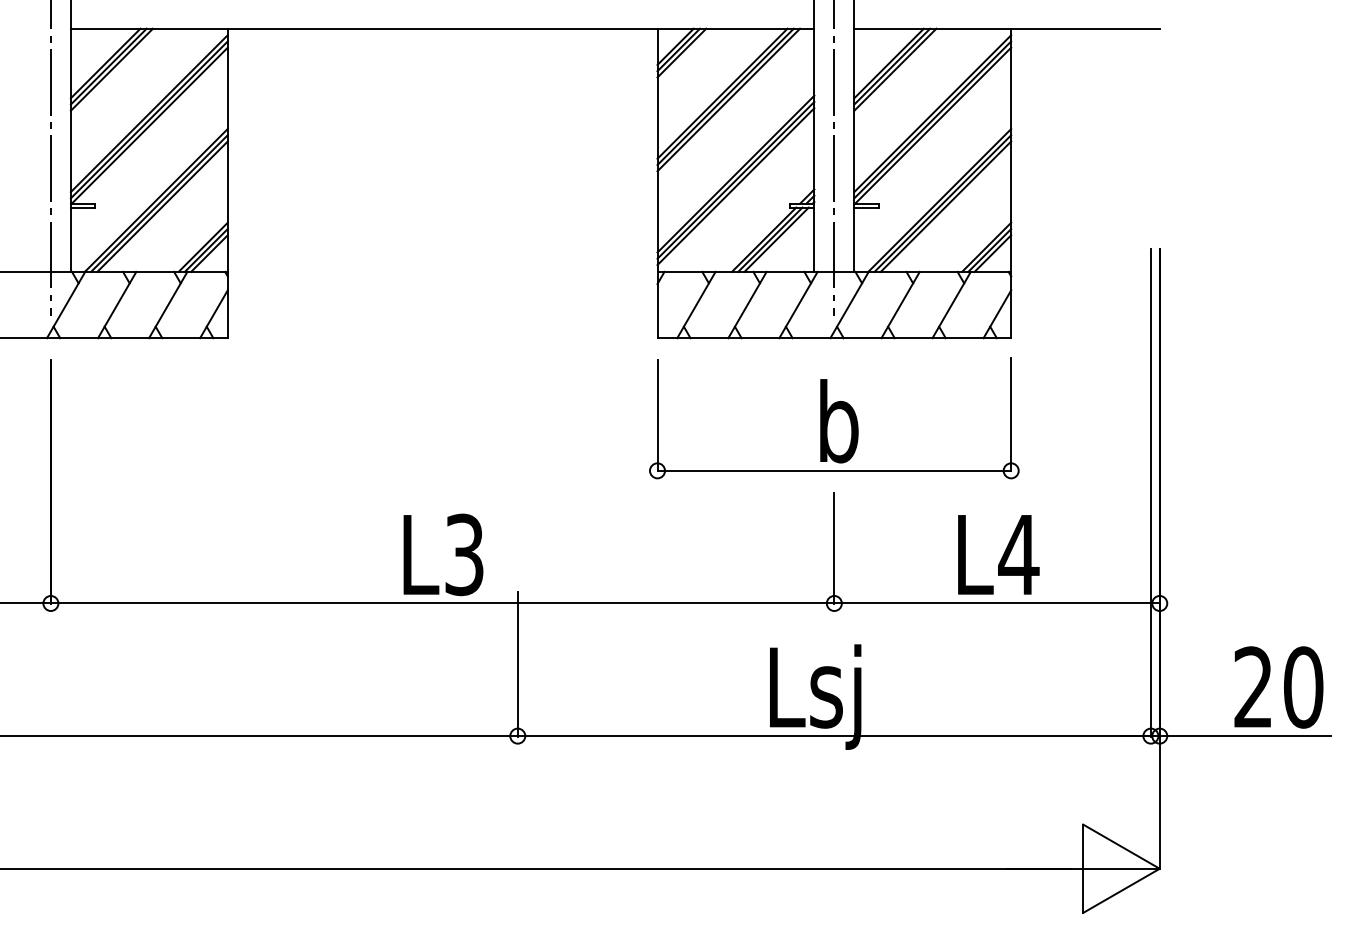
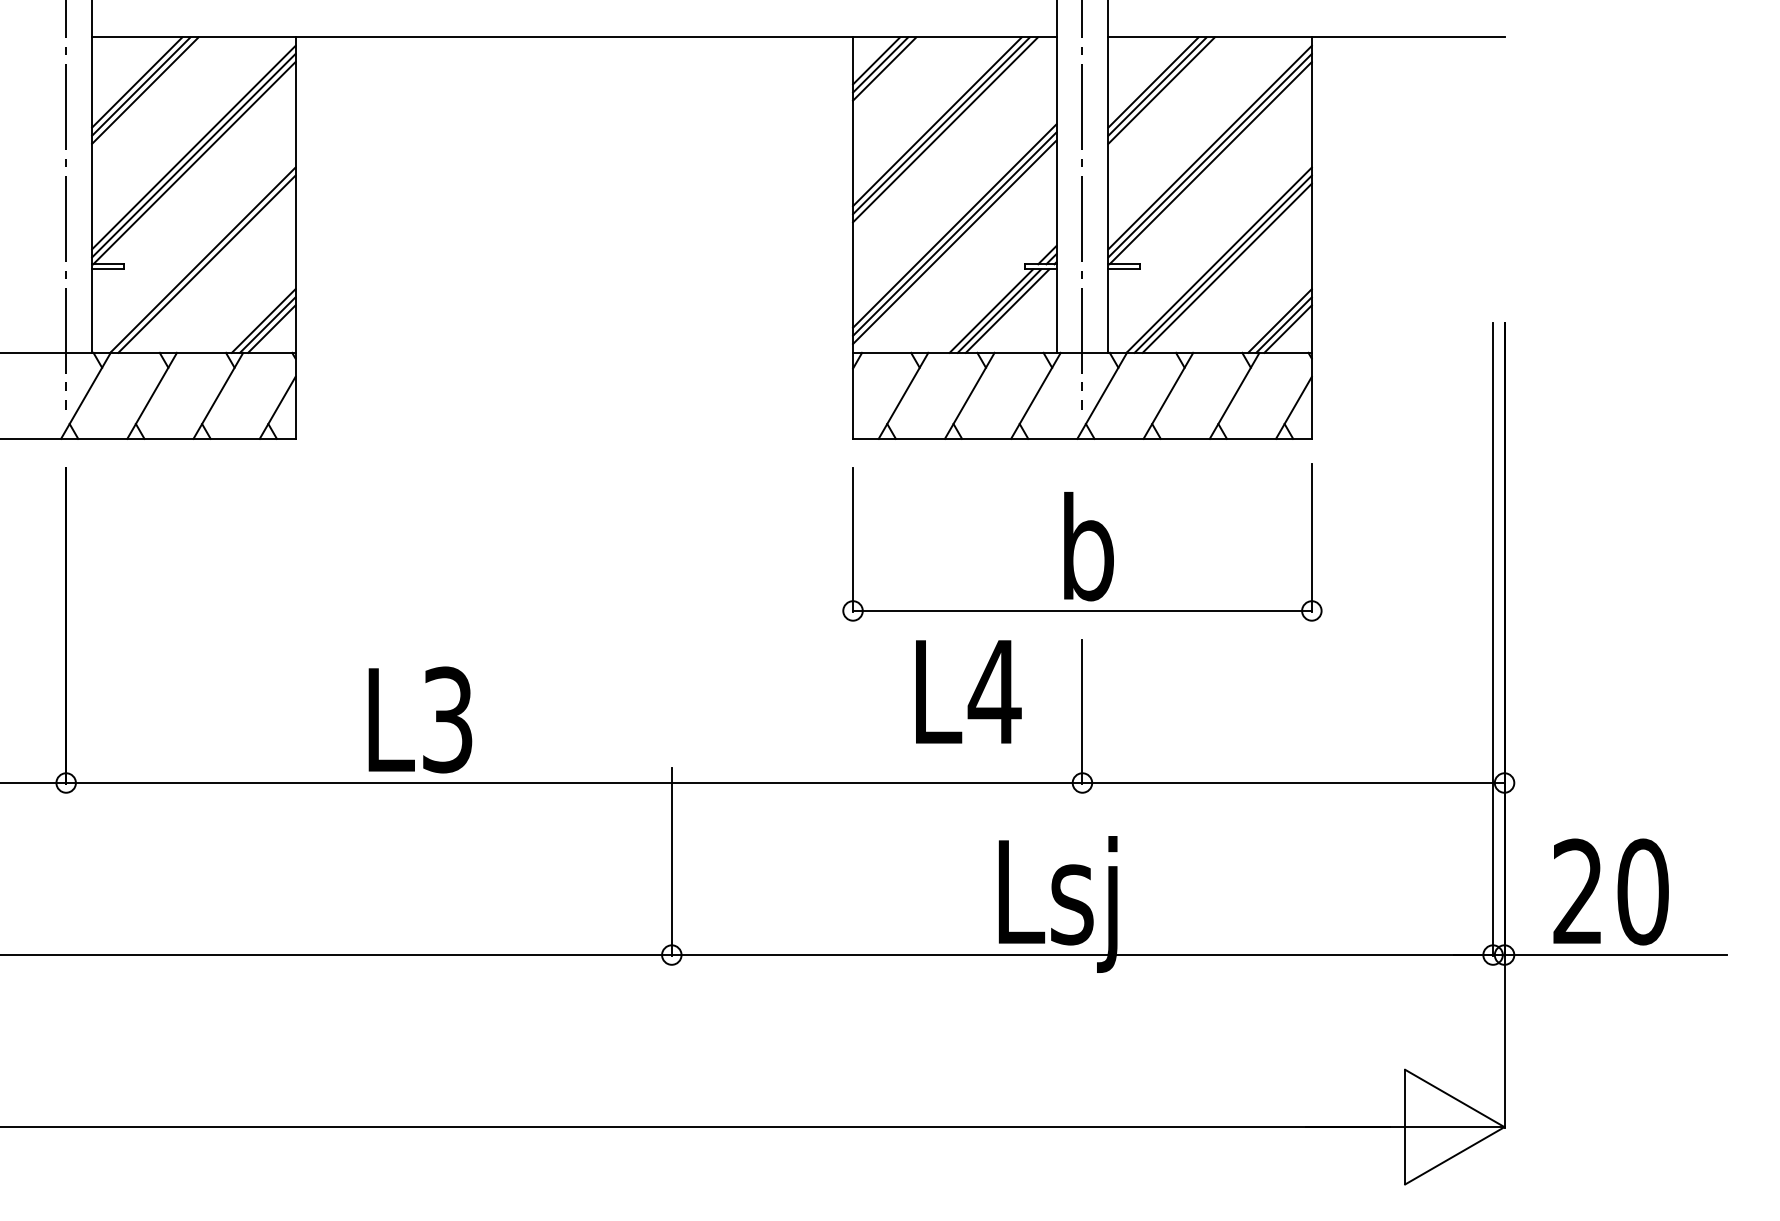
line: (162, 206) -> (210, 267), removed
text: (443, 554) -> (420, 719), moved
text: (998, 554) -> (968, 691), moved
text: (1278, 687) -> (1610, 891), moved

